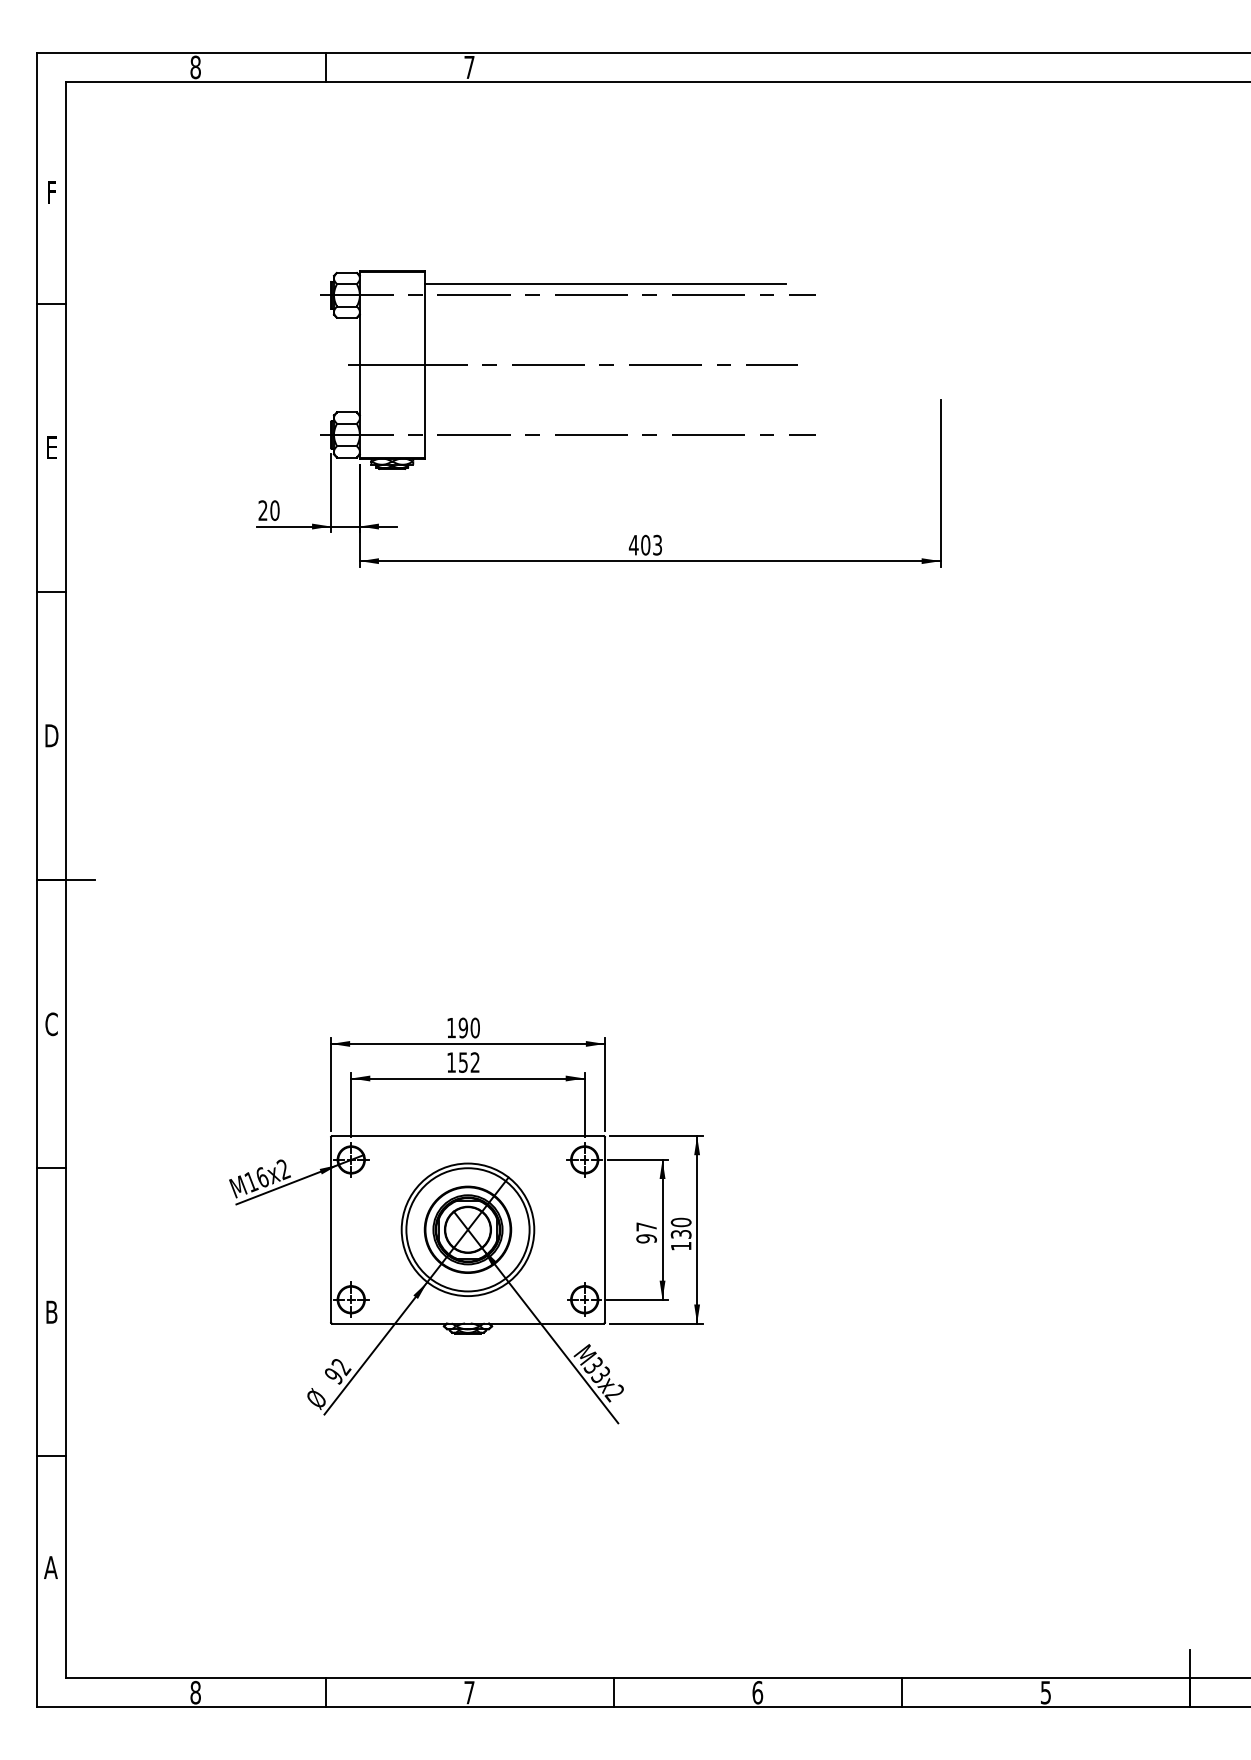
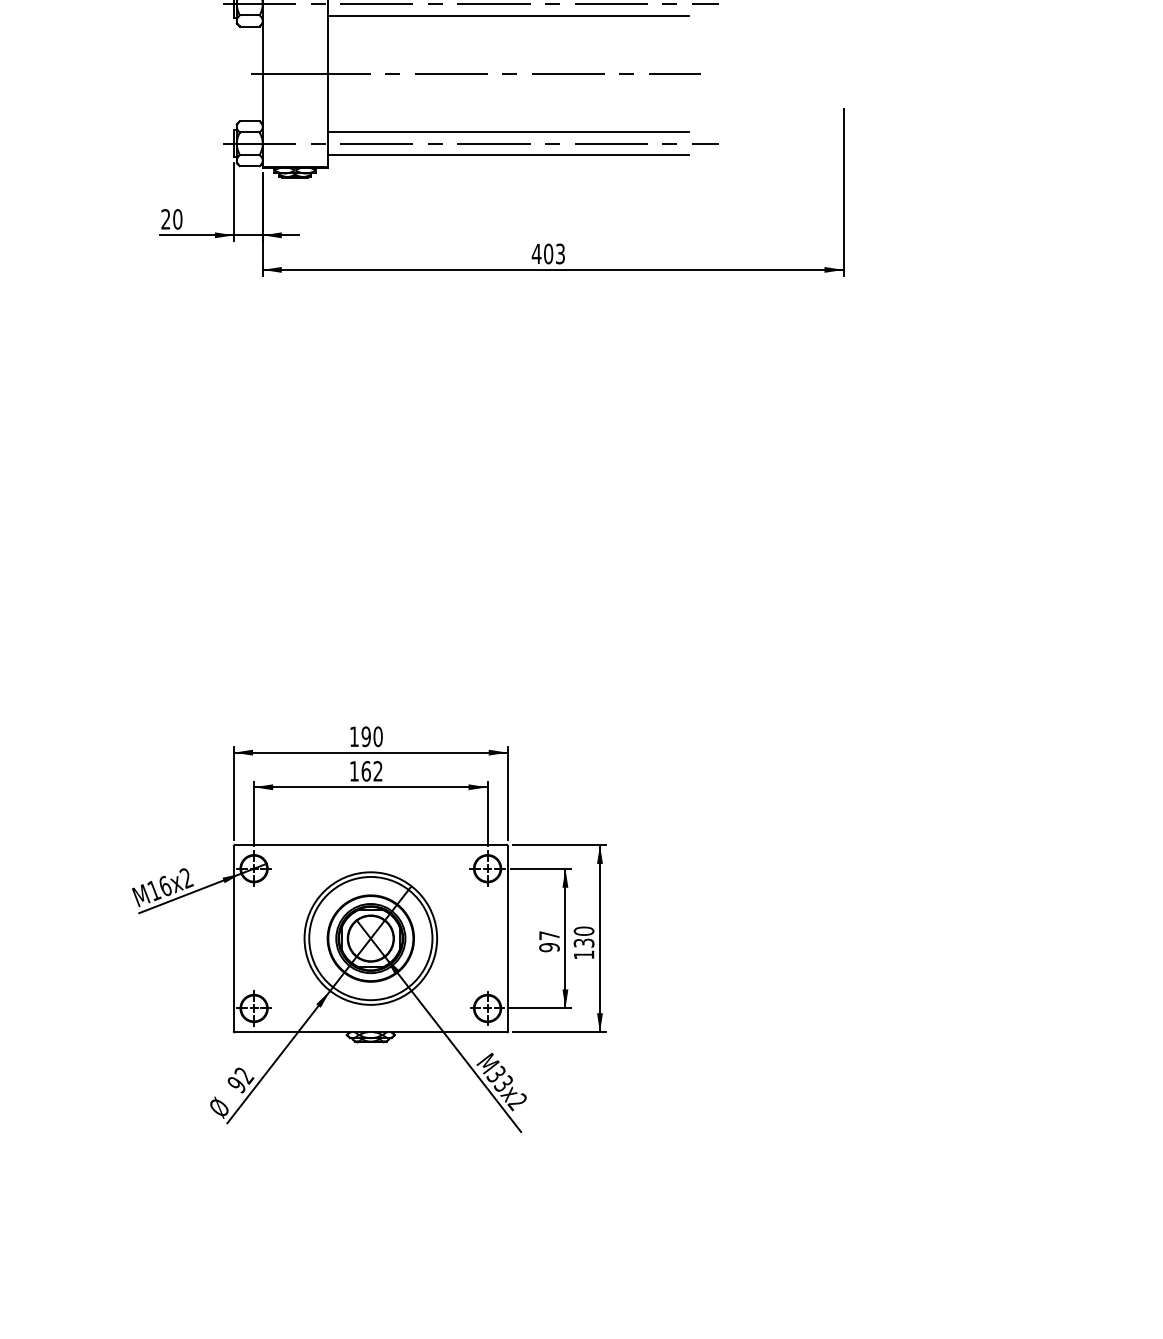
line: (605, 306) -> (508, 15), added
line: (605, 423) -> (508, 132), added
line: (605, 446) -> (508, 155), added
text: (463, 1062) -> (366, 771), 152 -> 162

